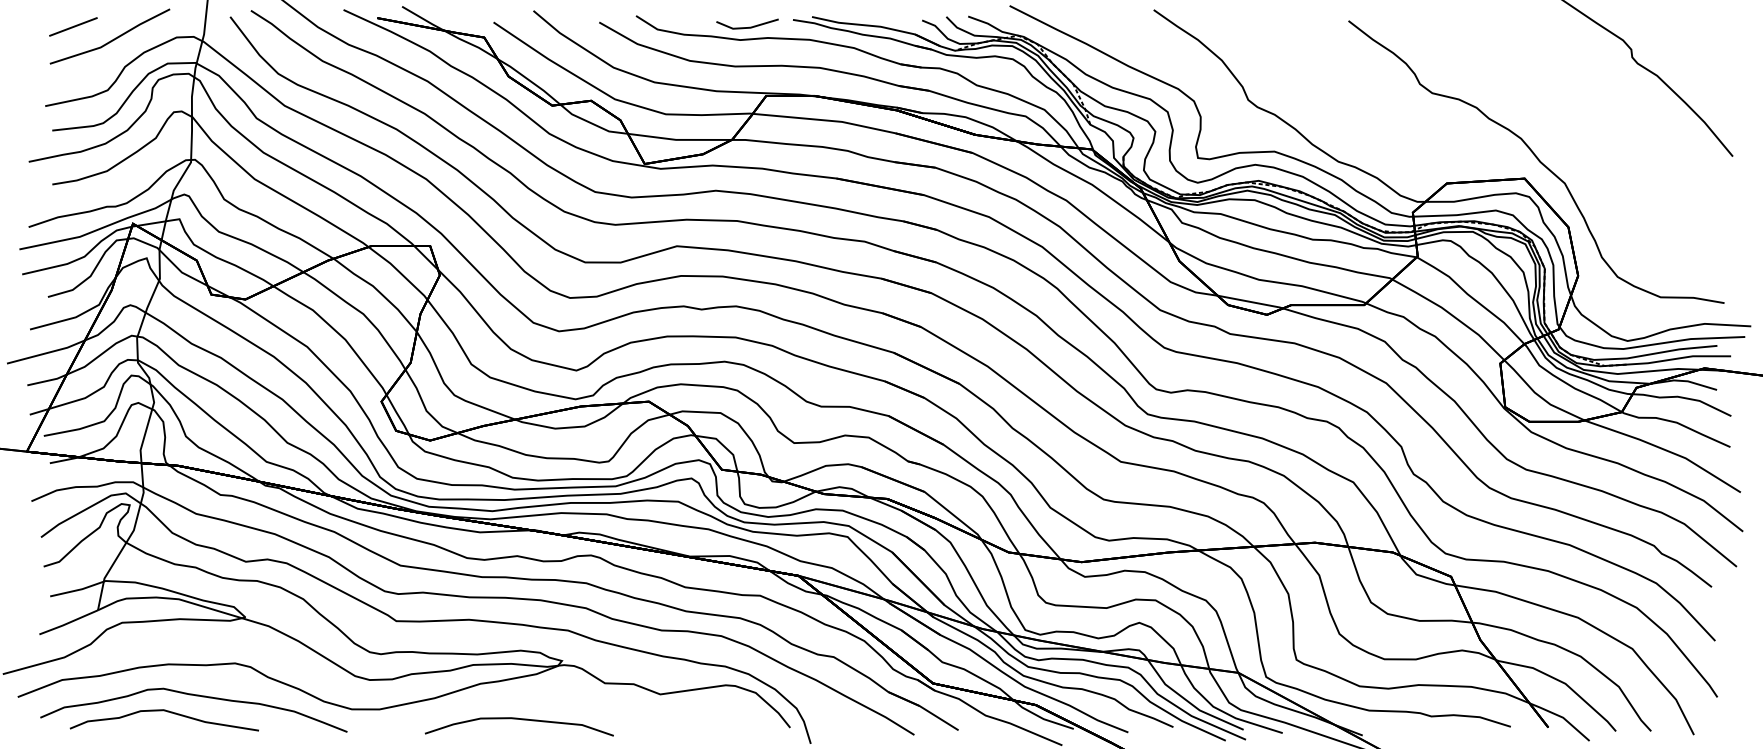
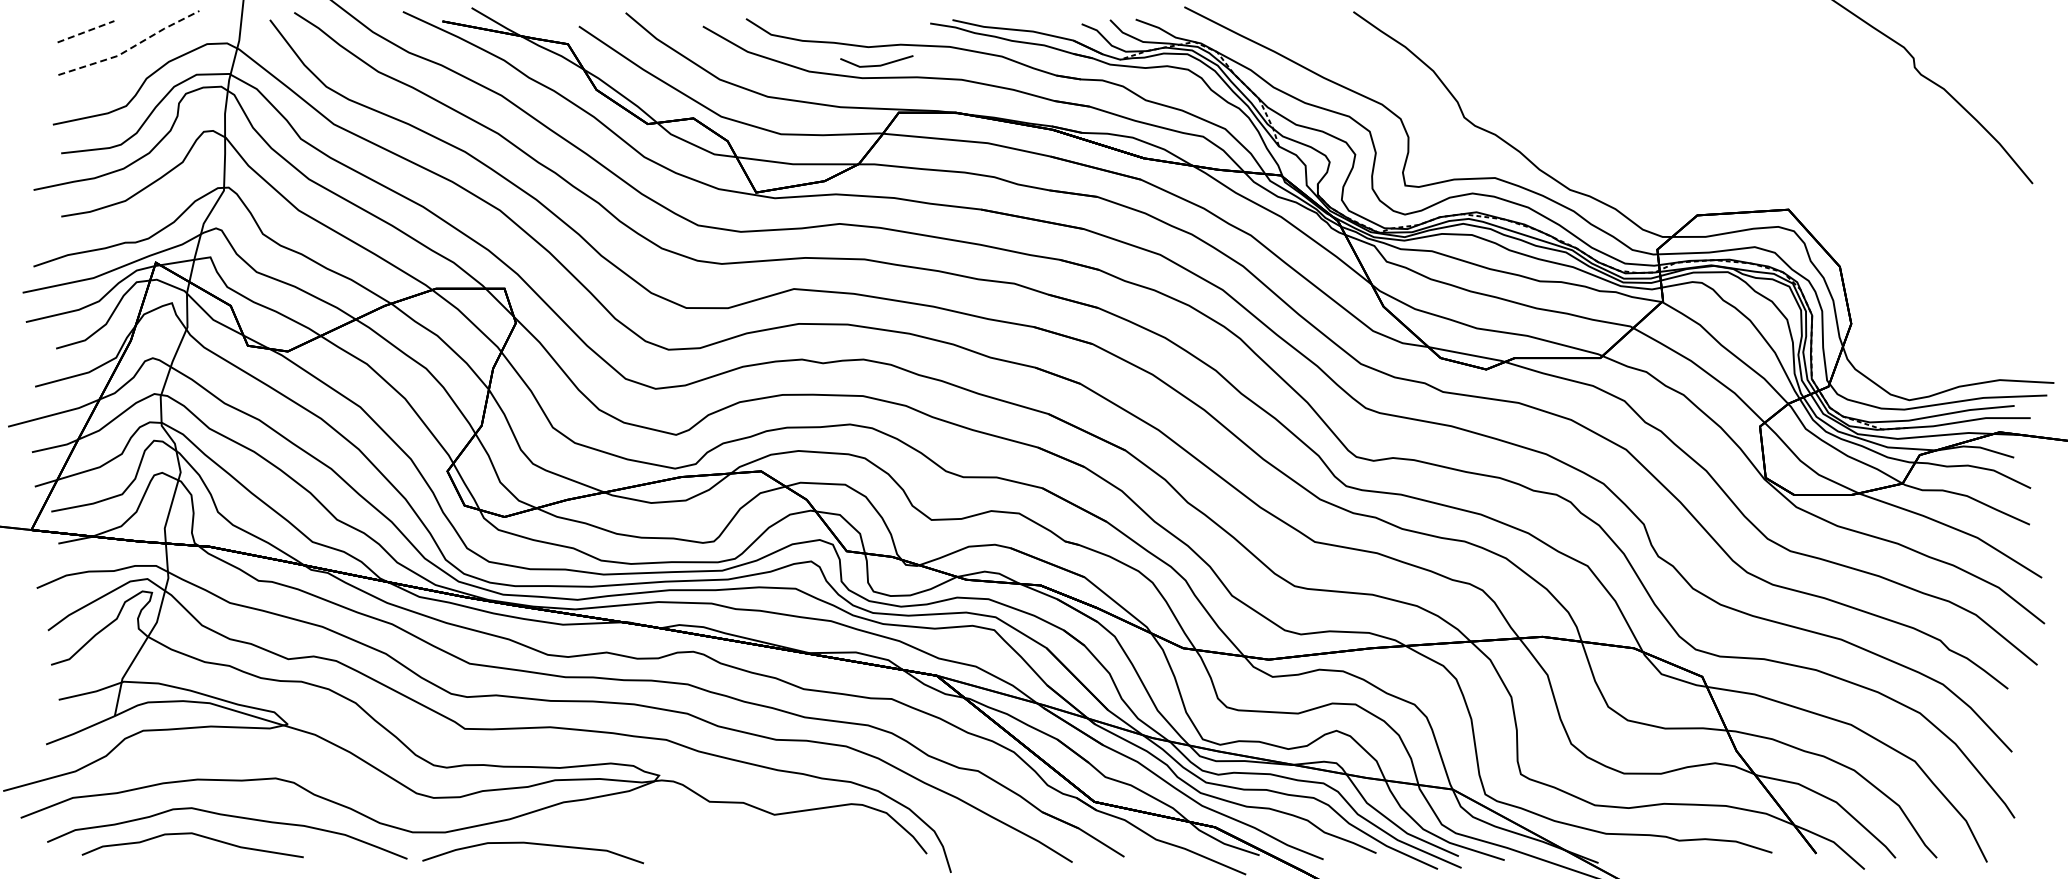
line: (73, 26) -> (86, 31), solid -> dashed
line: (748, 26) -> (878, 64), moved
line: (112, 40) -> (131, 47), solid -> dashed
curve: (1537, 159) -> (1803, 187), removed
curve: (519, 719) -> (533, 844), moved

